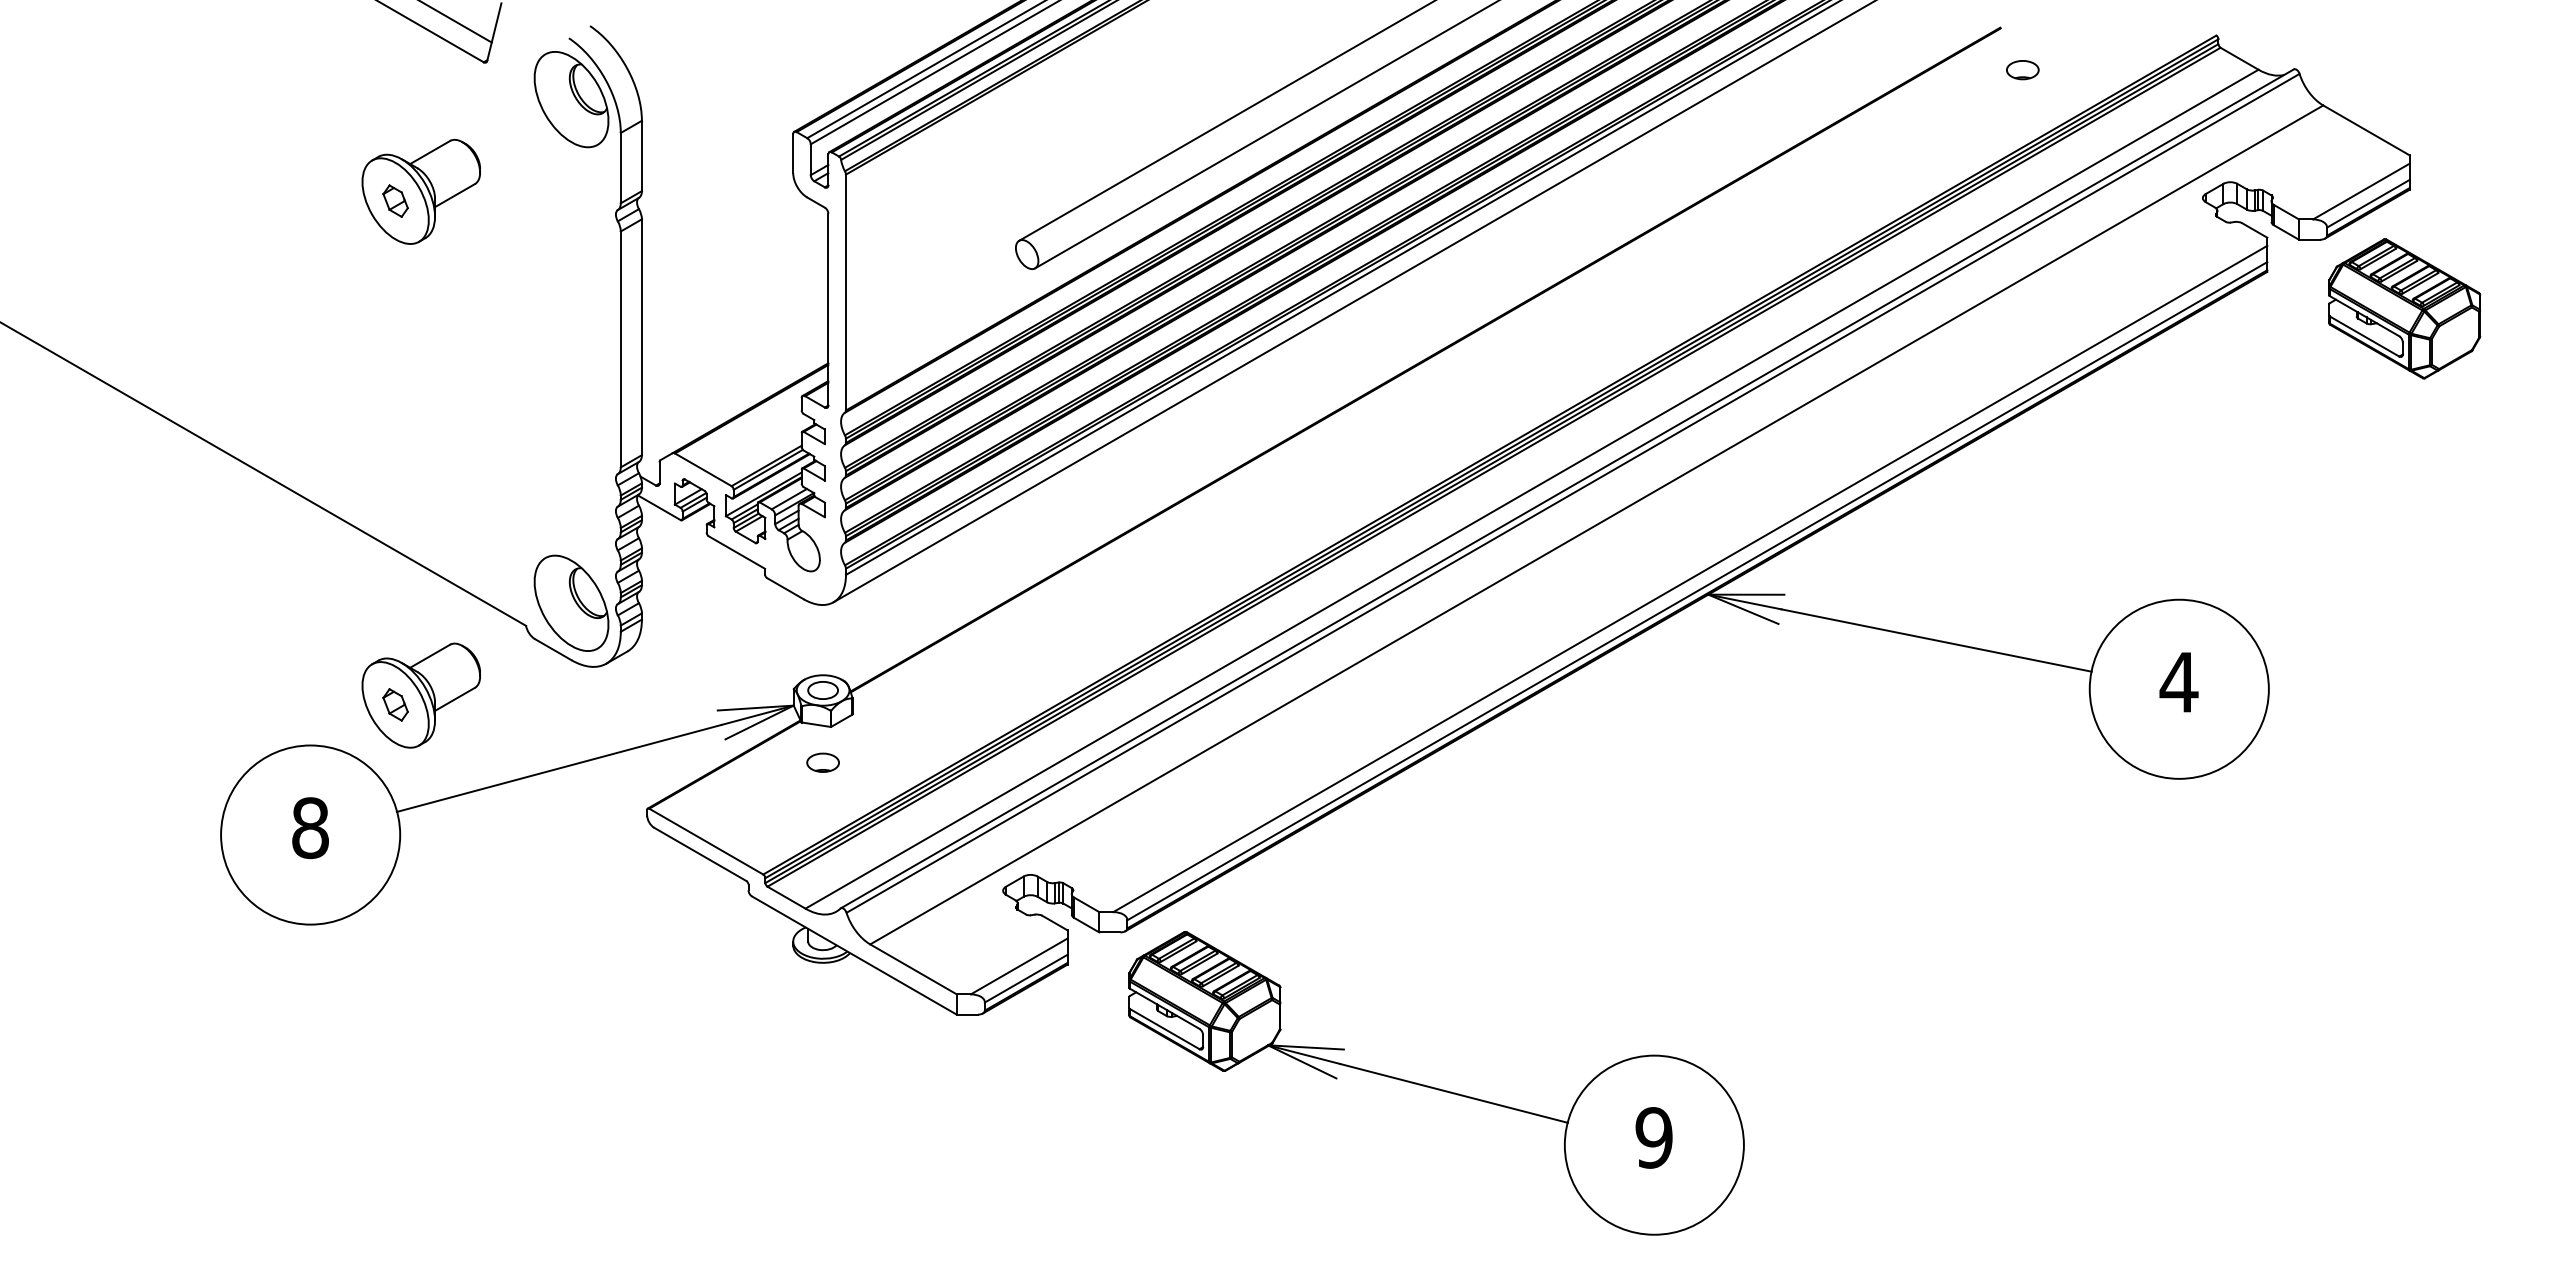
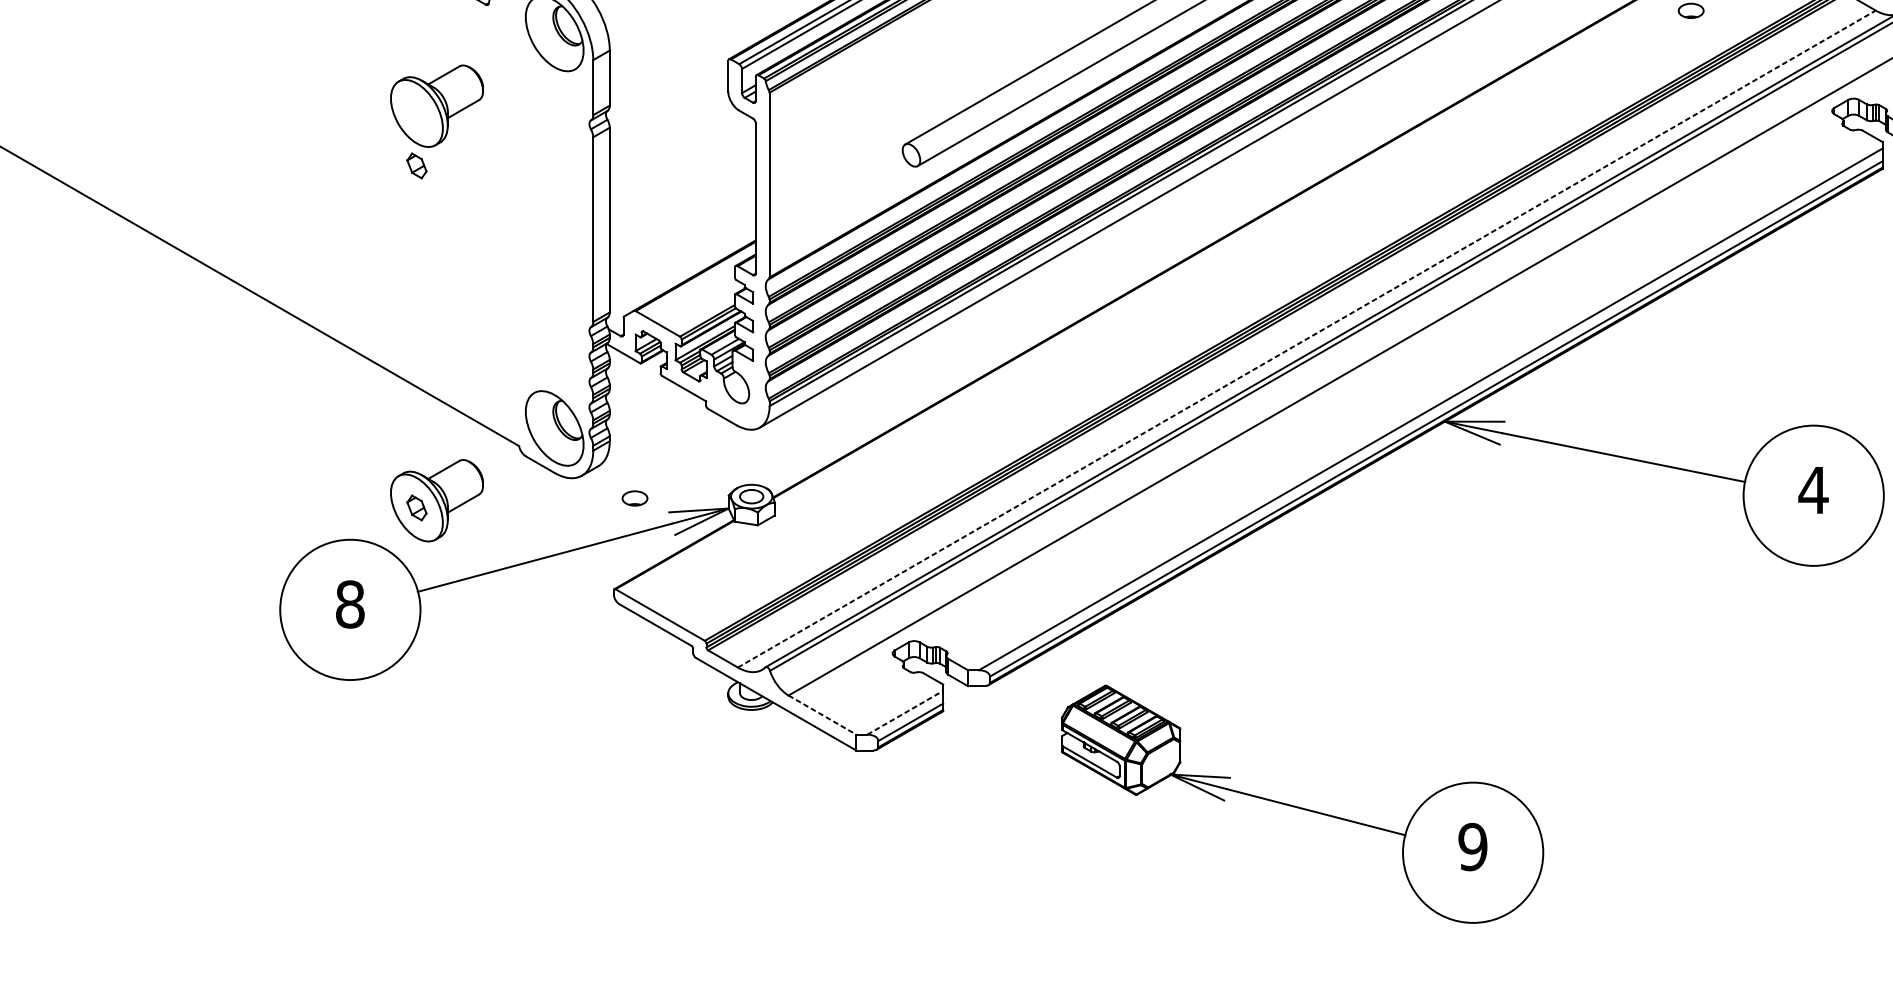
part: (395, 200) -> (416, 165), moved
line: (1532, 489) -> (1307, 339), solid -> dashed
part: (822, 762) -> (634, 498), moved
line: (1019, 966) -> (905, 712), solid -> dashed
line: (913, 969) -> (822, 715), solid -> dashed
part: (1436, 1083) -> (1302, 804), moved

